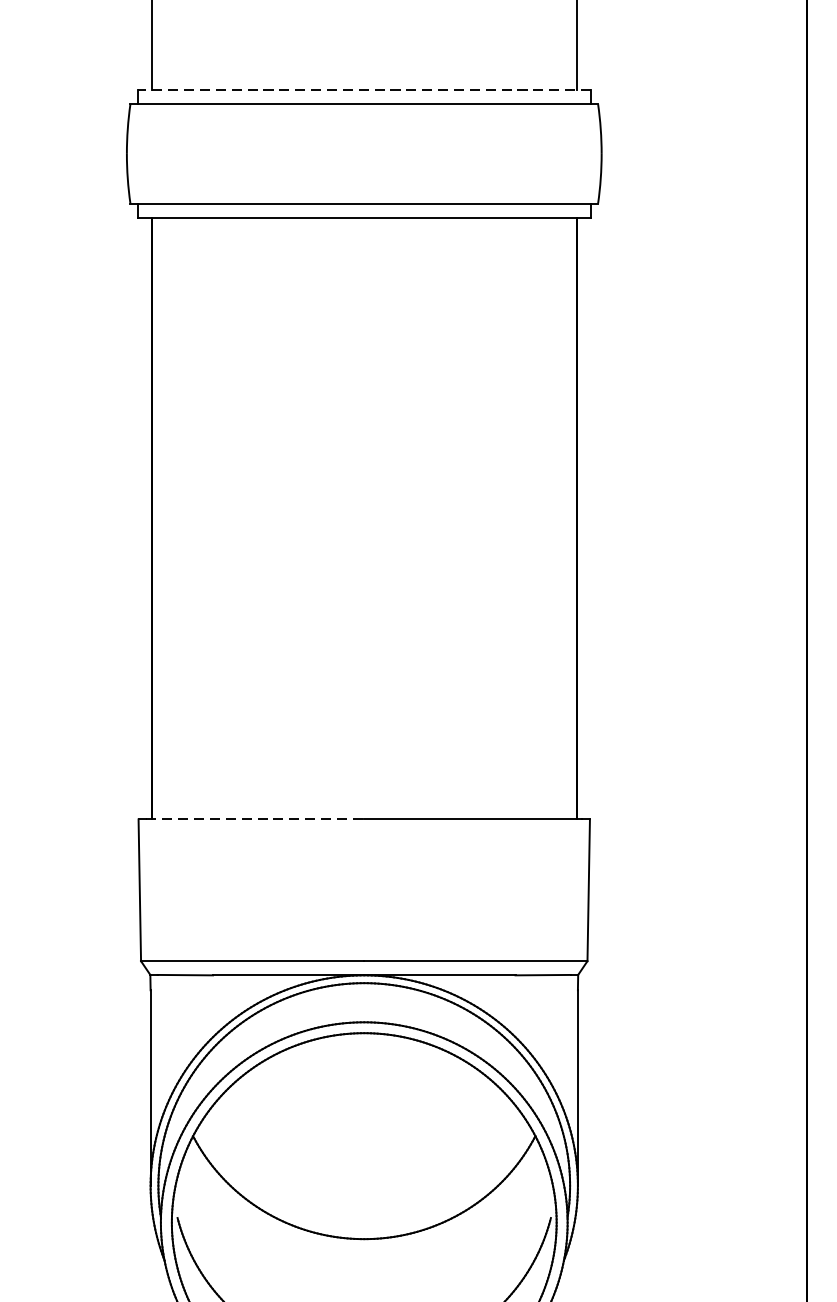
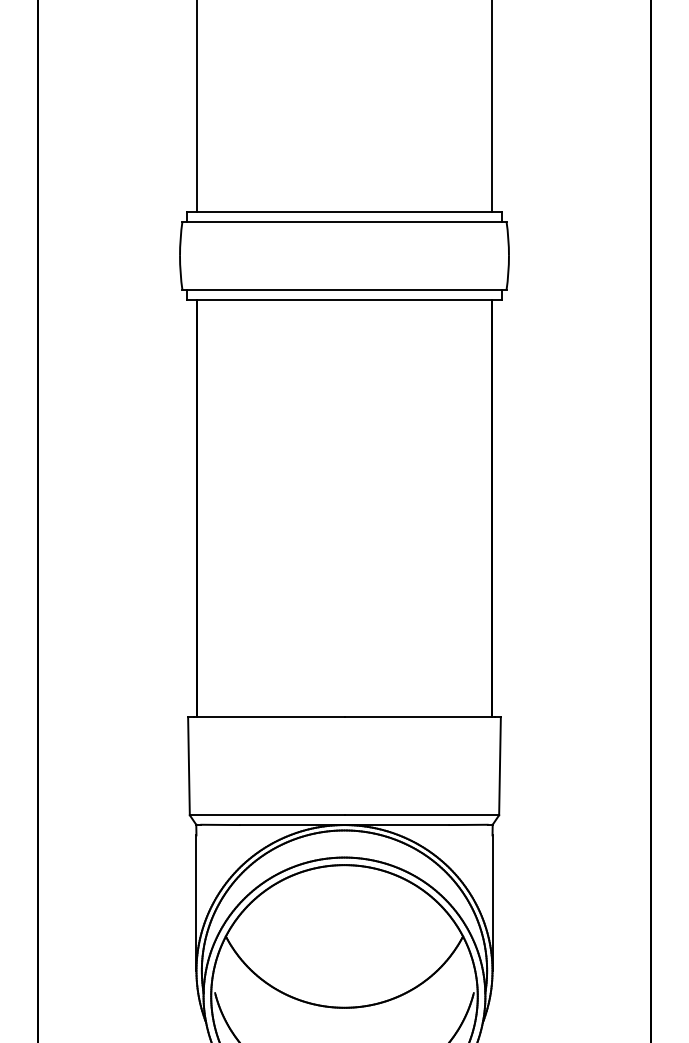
line: (364, 89) -> (344, 211), dashed -> solid
line: (256, 820) -> (269, 717), dashed -> solid

